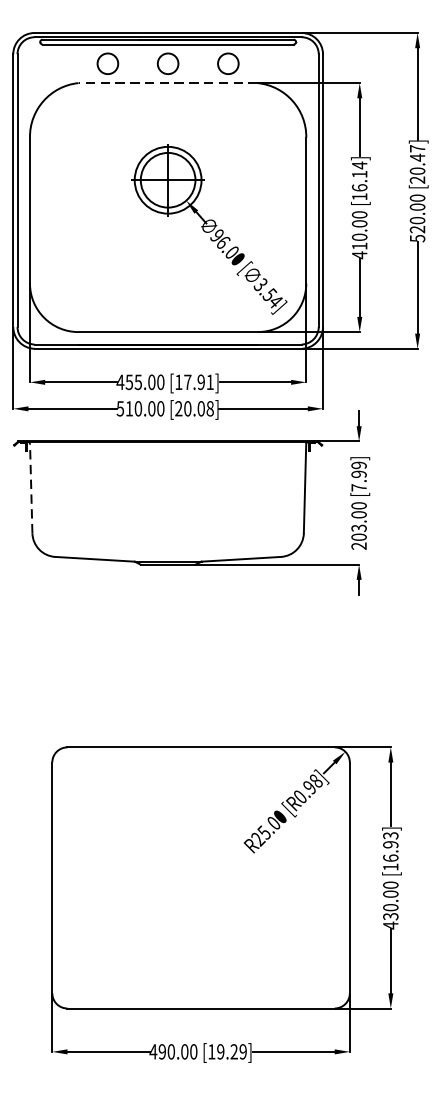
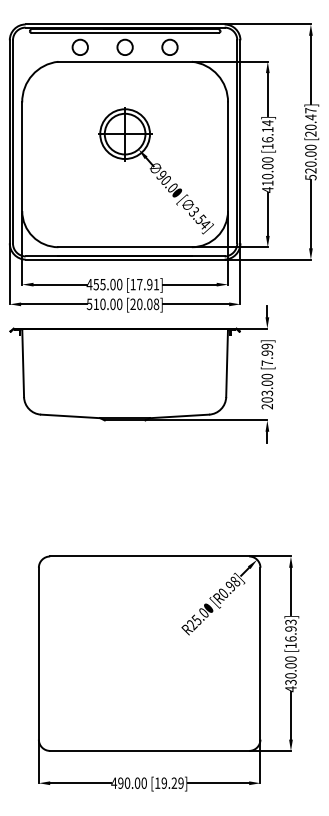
line: (168, 82) -> (125, 61), dashed -> solid
text: (223, 242) -> (166, 180), 96.00 -> 90.00
line: (31, 488) -> (23, 363), dashed -> solid

